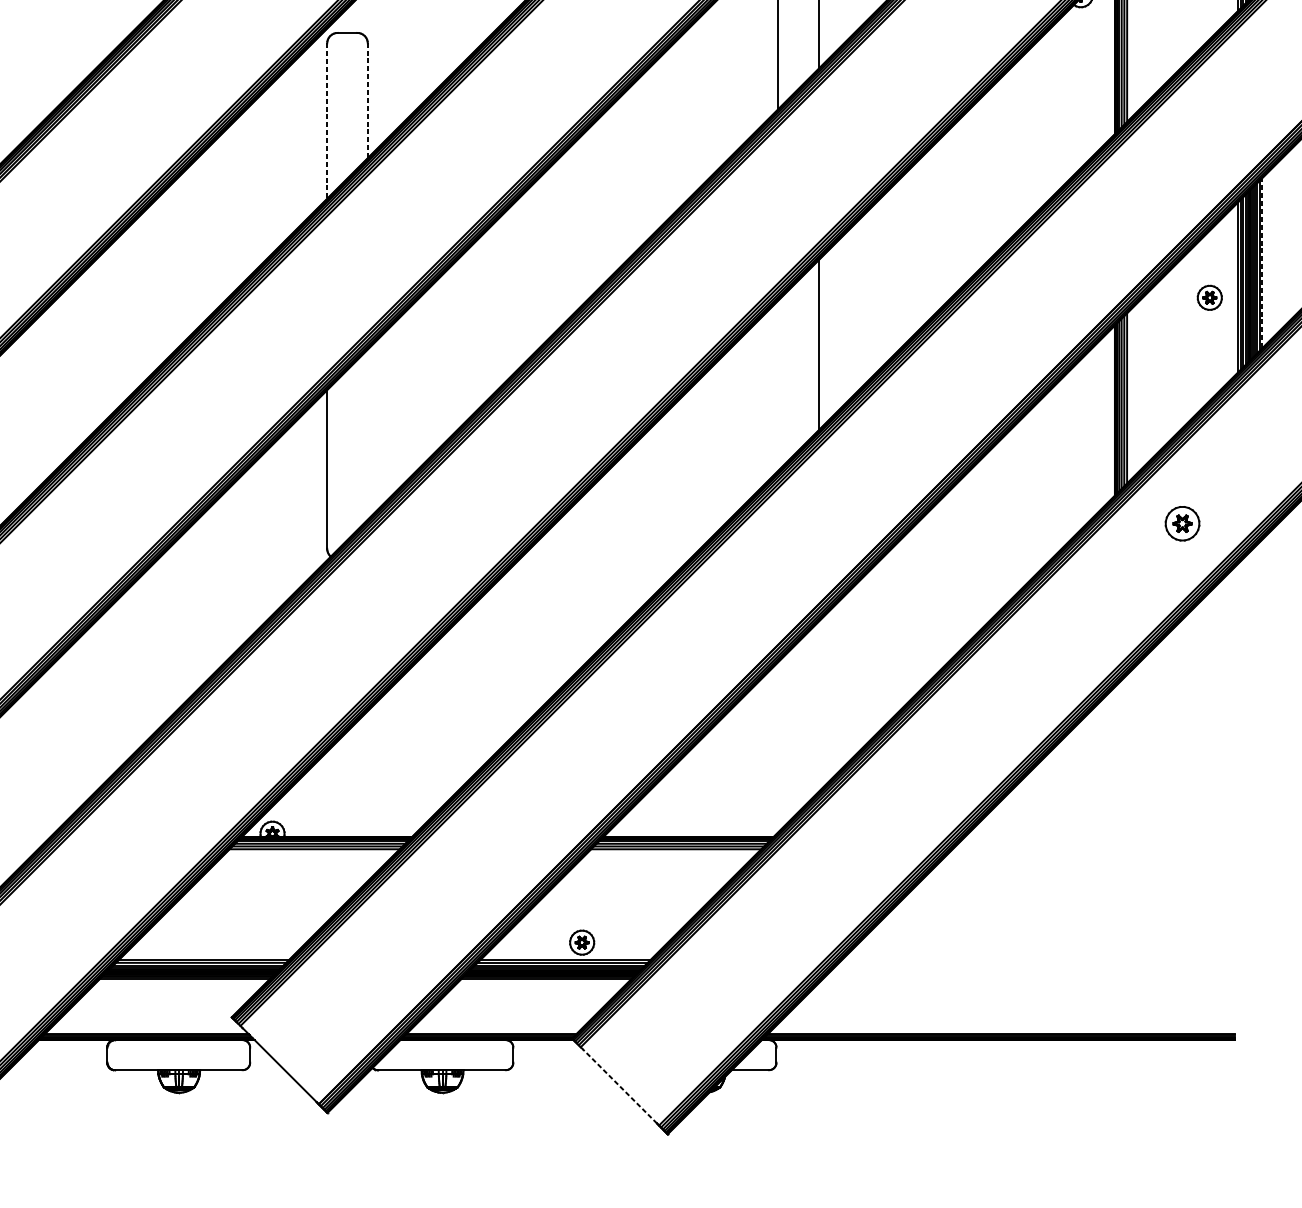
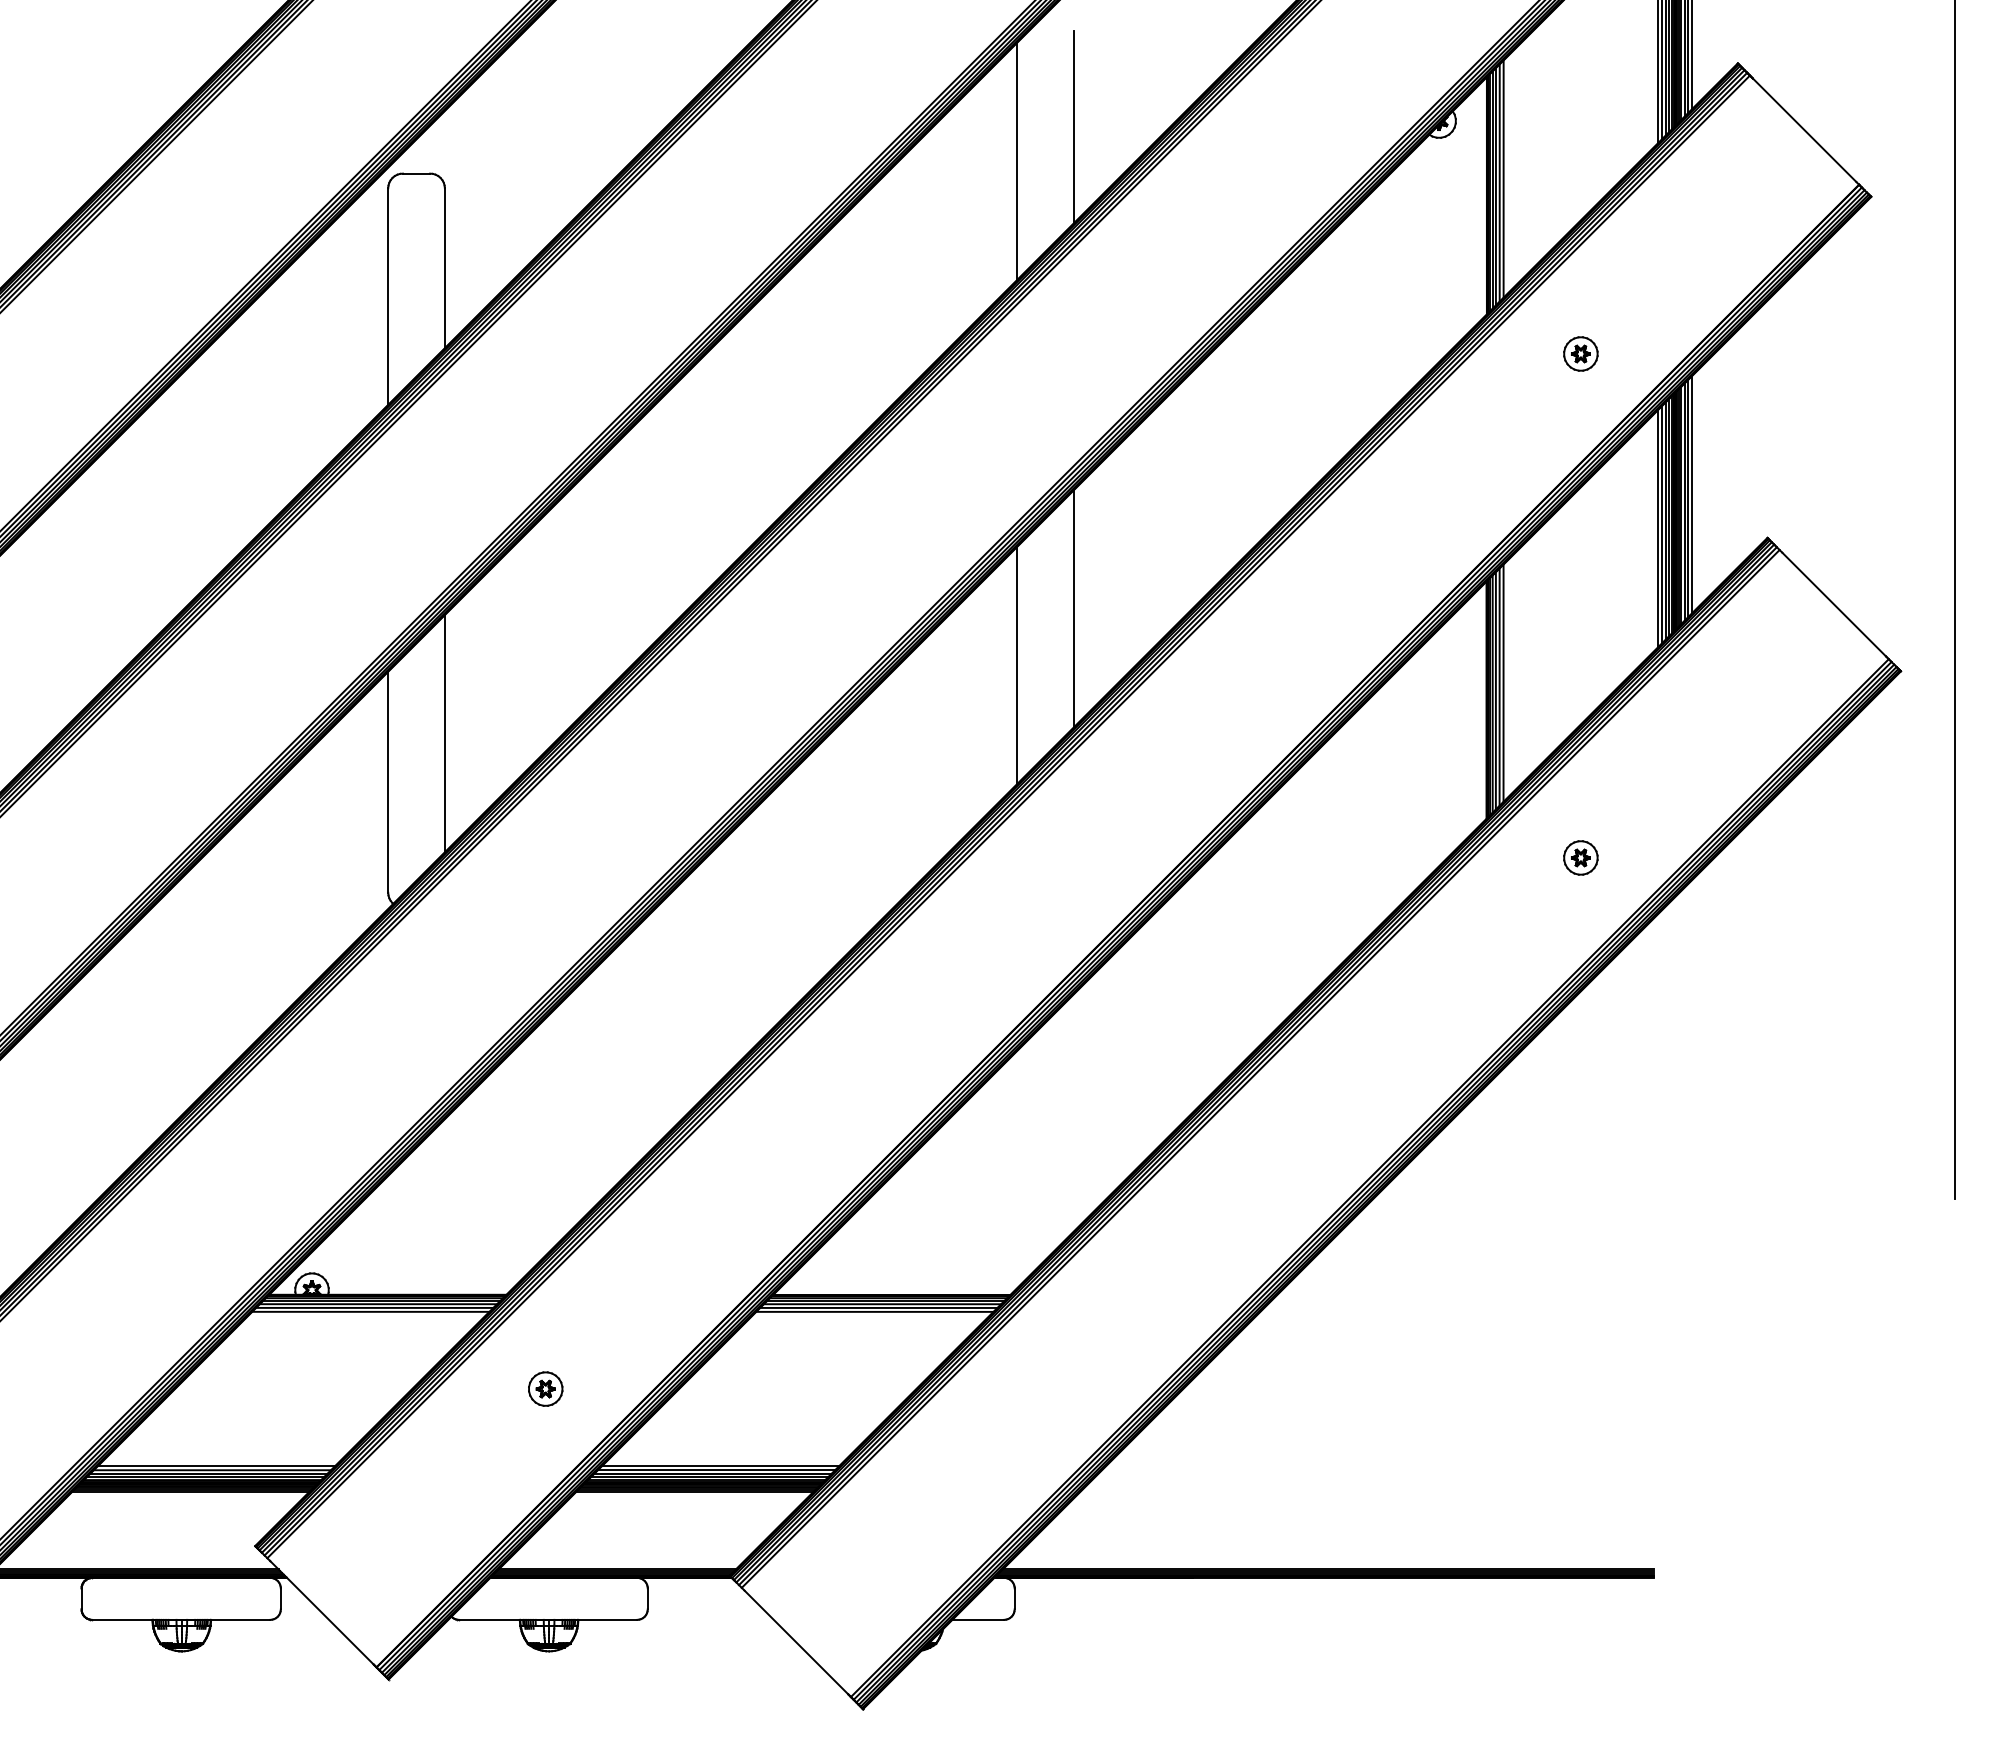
line: (367, 100) -> (444, 268), dashed -> solid
line: (327, 121) -> (388, 297), dashed -> solid
line: (1262, 263) -> (1692, 494), dashed -> solid
part: (1209, 297) -> (1580, 353), moved
line: (778, 385) -> (1017, 665), added
line: (367, 434) -> (444, 733), added
part: (1182, 523) -> (1580, 857), size x0.71
part: (581, 942) -> (545, 1388), moved
line: (620, 1086) -> (796, 1642), dashed -> solid

